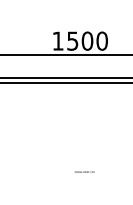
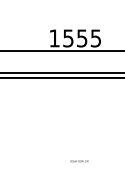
text: (94, 40) -> (88, 37), 1500 -> 1555

